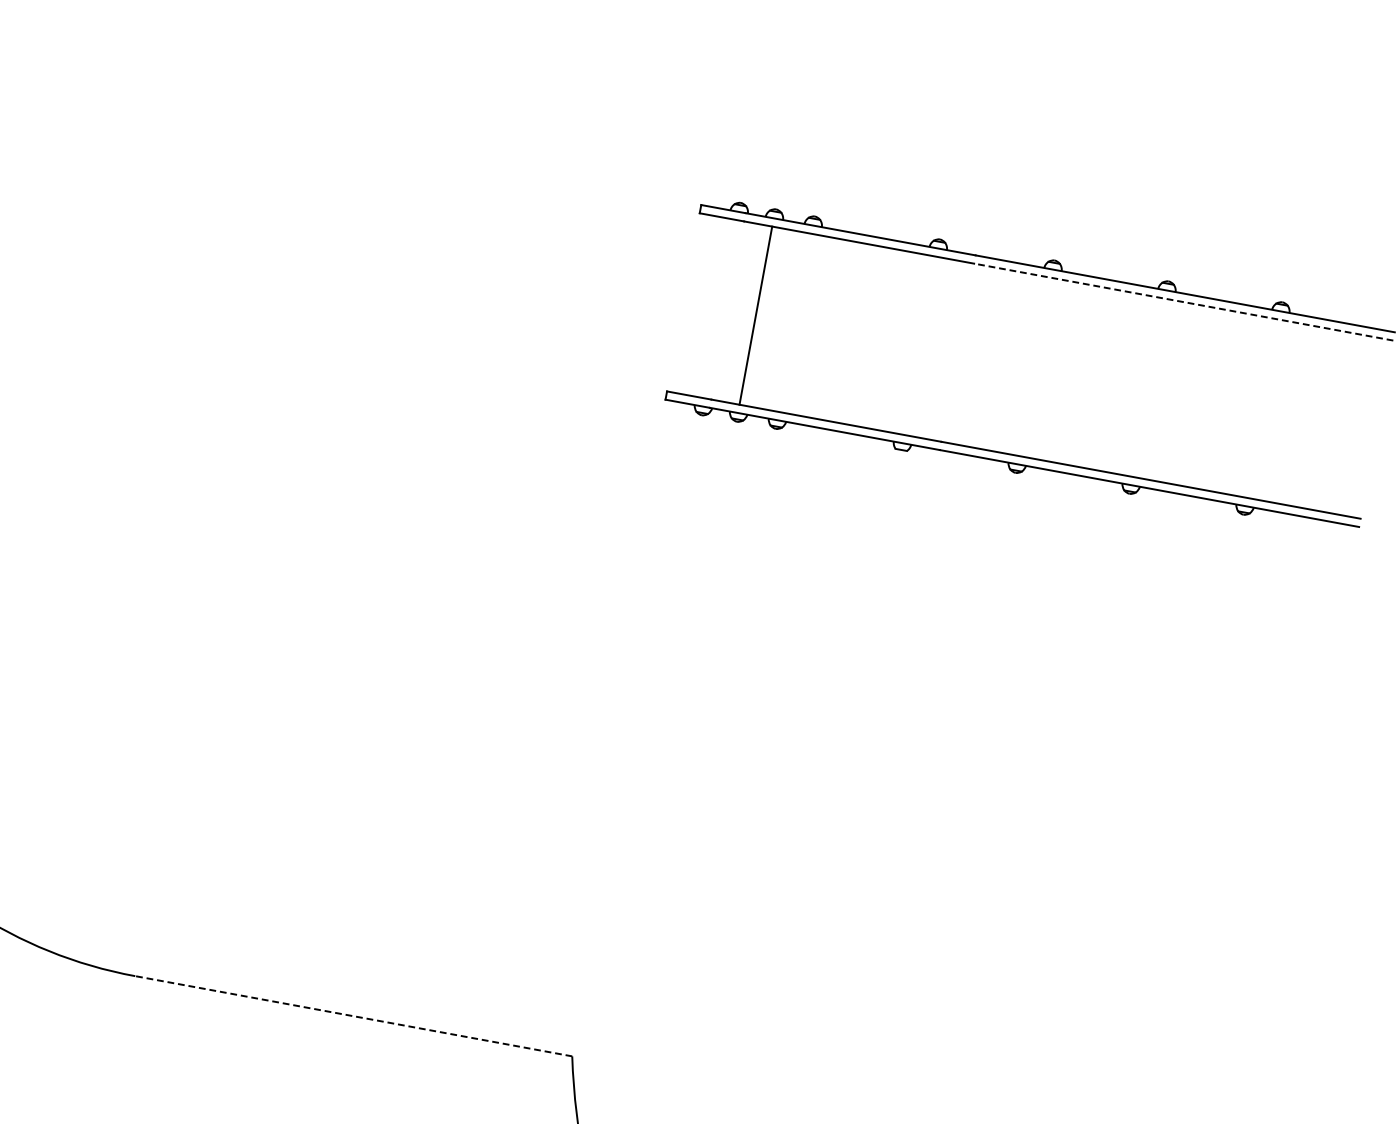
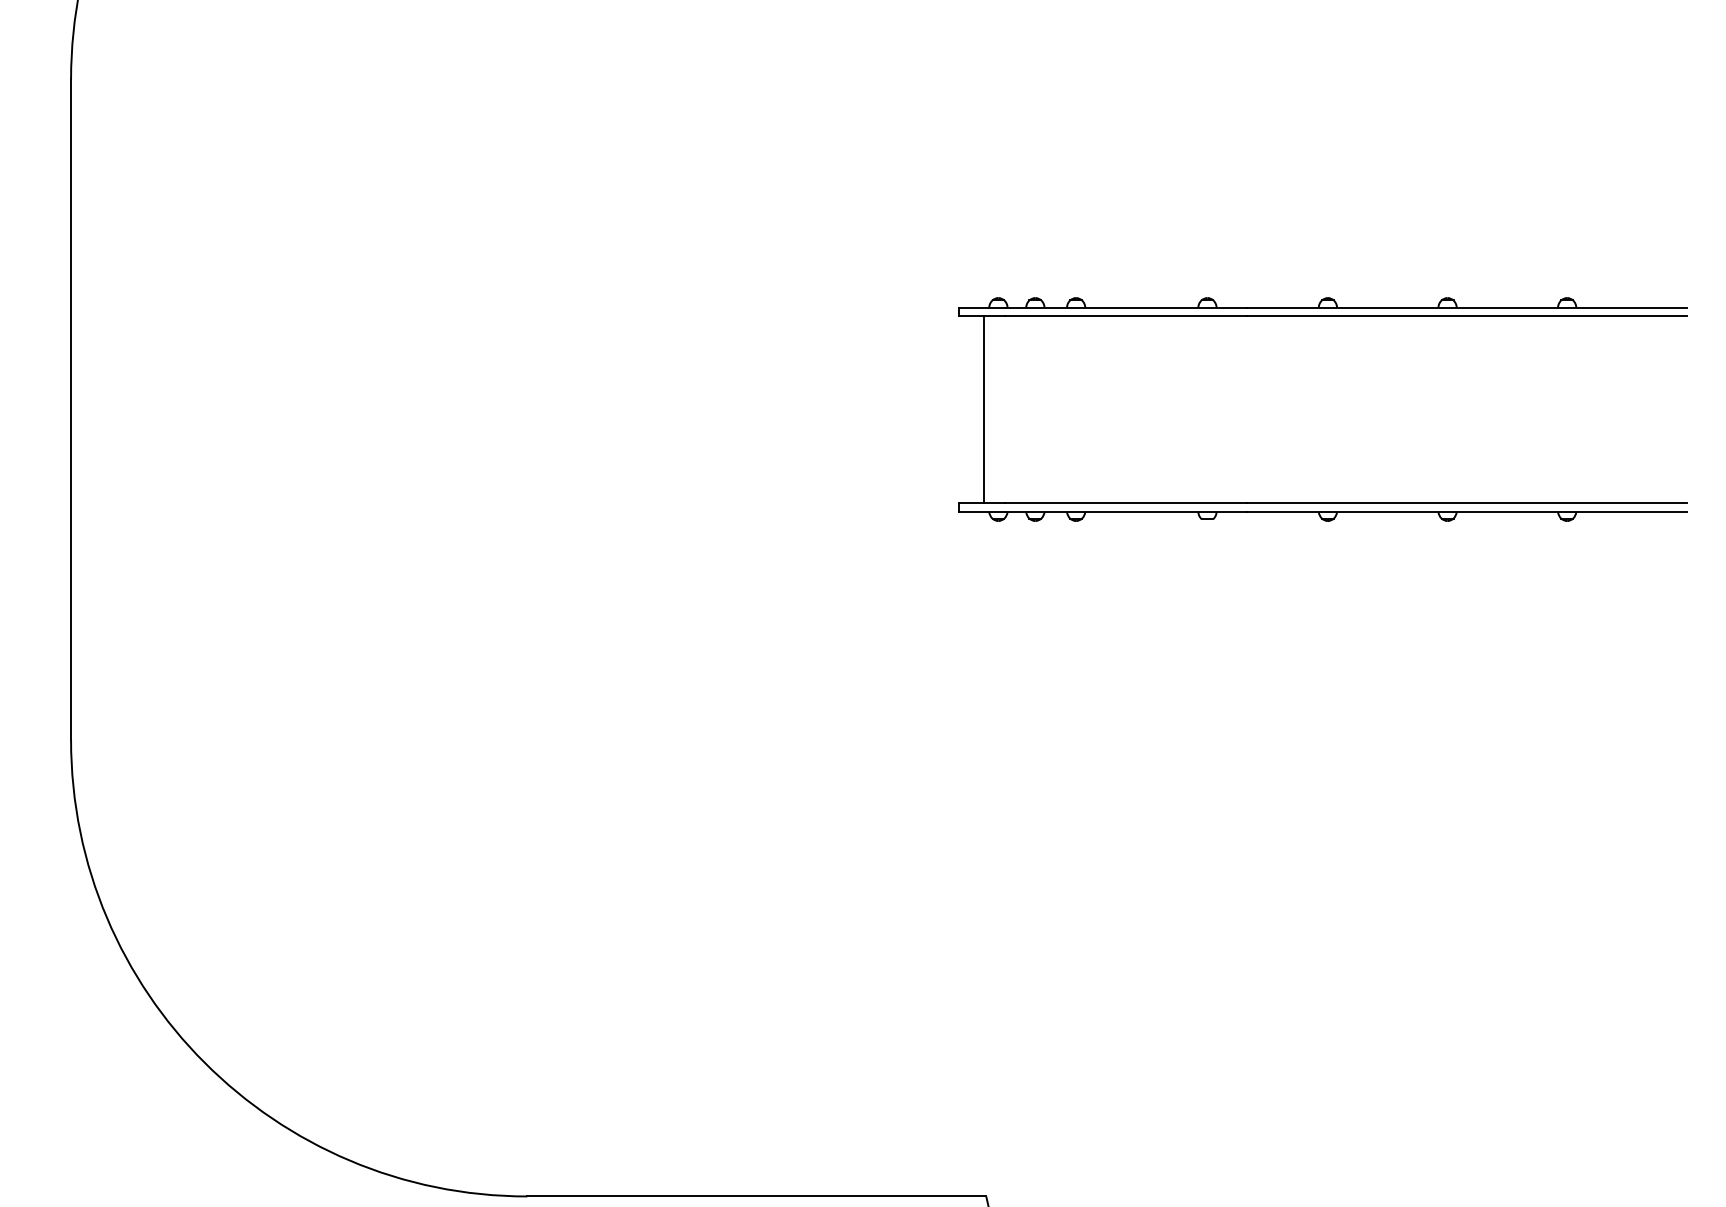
line: (1183, 302) -> (1466, 316), dashed -> solid
line: (755, 315) -> (983, 409), moved
line: (353, 1016) -> (756, 1196), dashed -> solid

